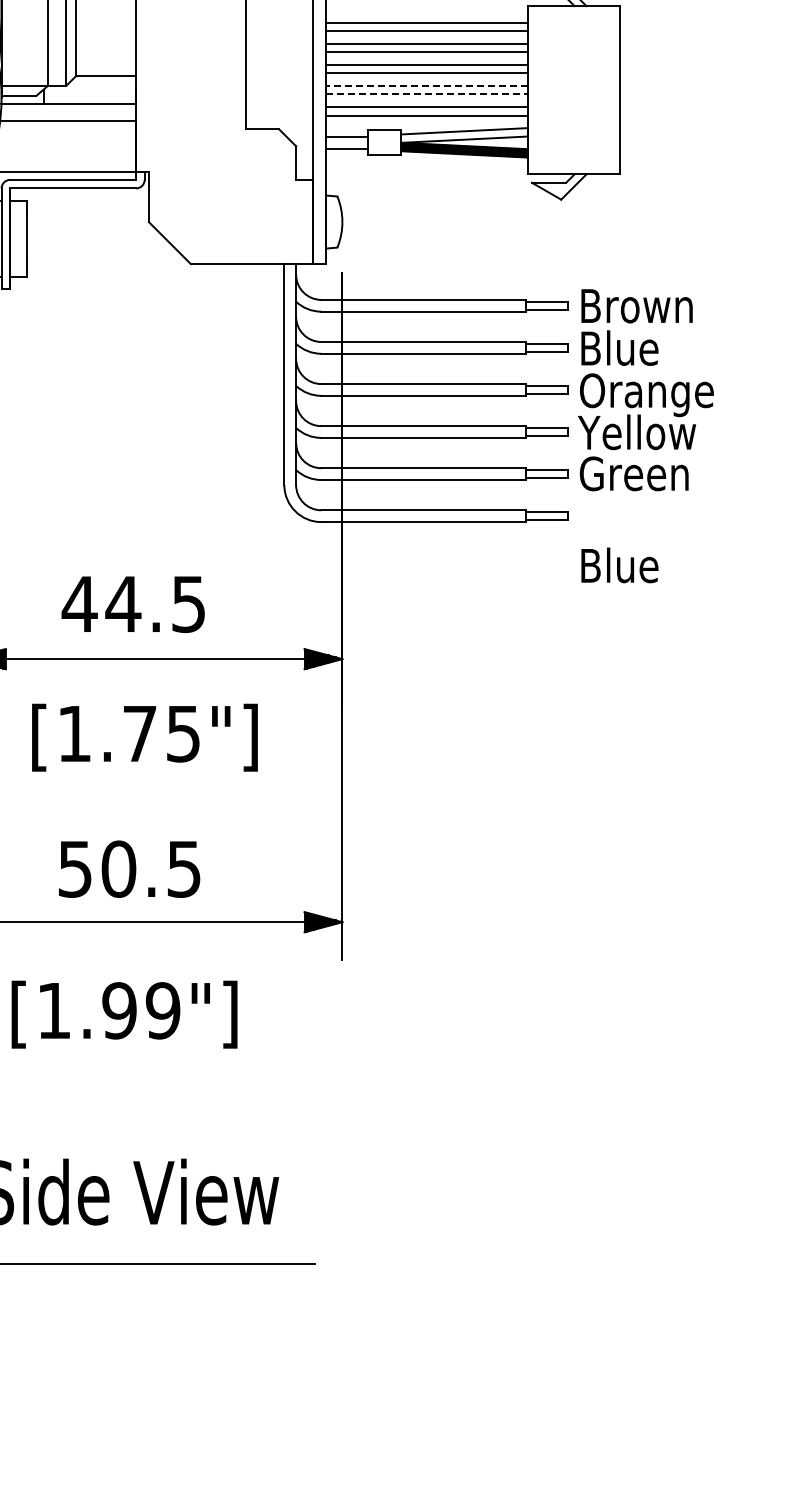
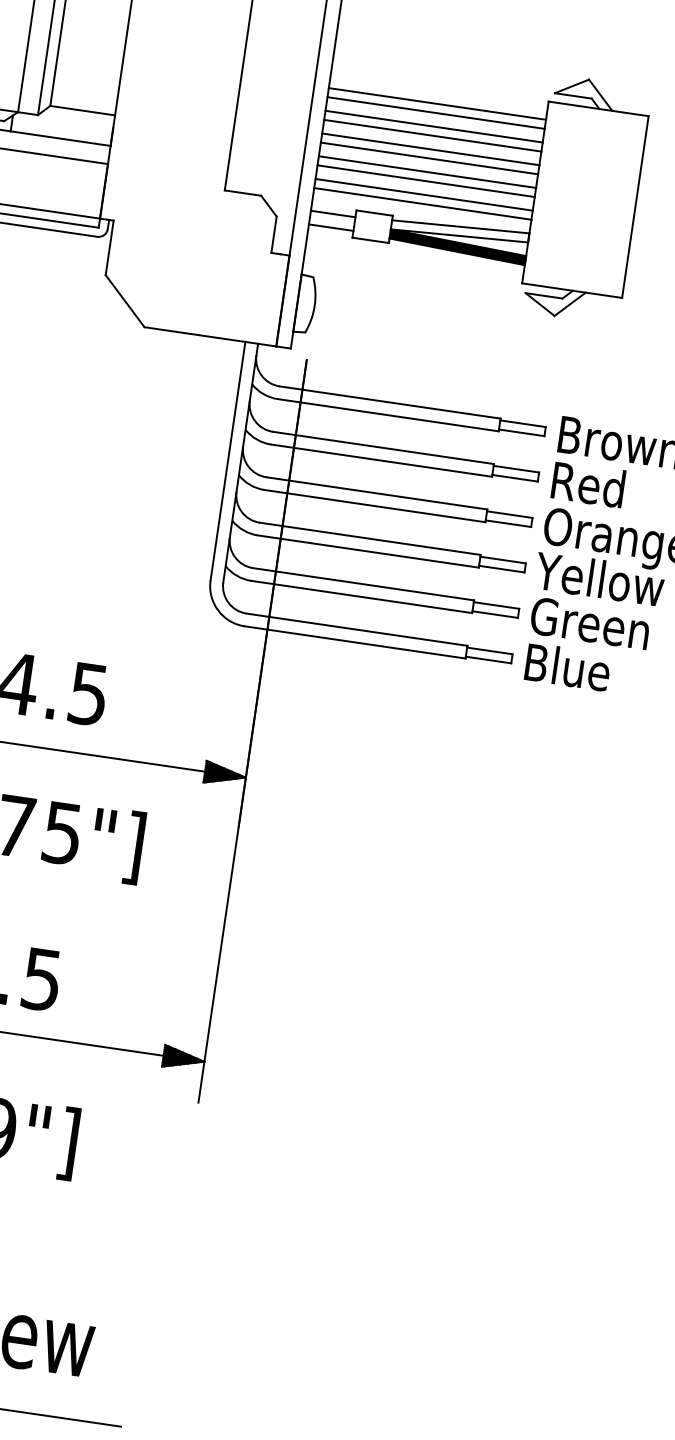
line: (426, 86) -> (426, 172), dashed -> solid
line: (426, 94) -> (425, 181), dashed -> solid
text: (621, 347) -> (596, 485), Blue -> Red
text: (619, 565) -> (567, 667), moved

